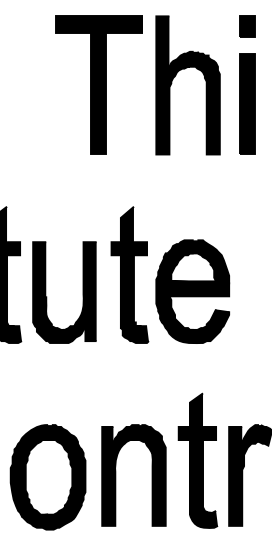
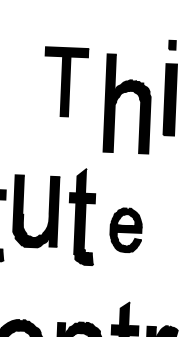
part: (247, 26) -> (172, 45), size x0.6
part: (176, 75) -> (120, 96), moved
part: (98, 84) -> (65, 81), size x0.7
part: (192, 291) -> (125, 230), size x0.6
part: (47, 296) -> (24, 213), moved

